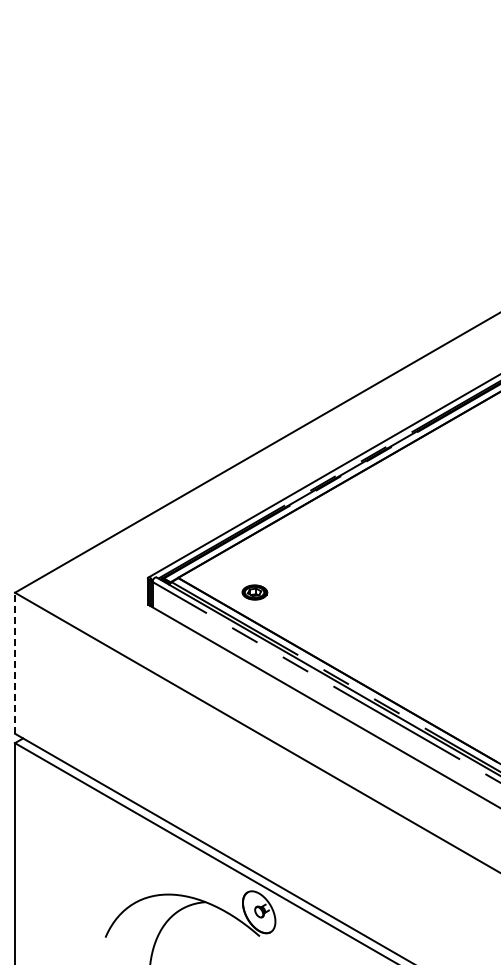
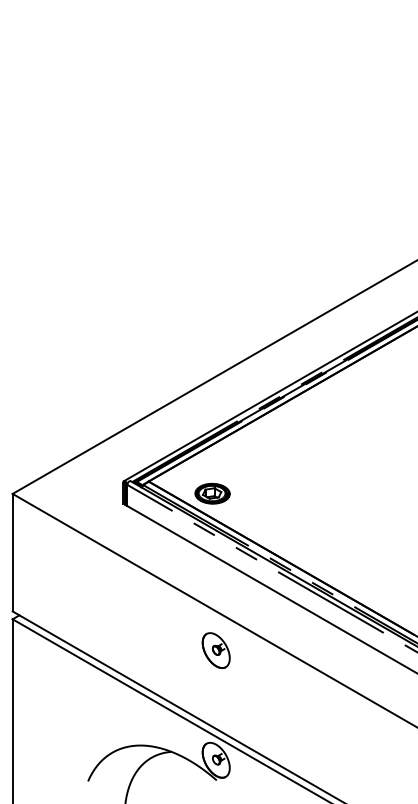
part: (254, 592) -> (212, 493), size x1.67
line: (15, 662) -> (13, 552), dashed -> solid
part: (259, 780) -> (216, 650), added

